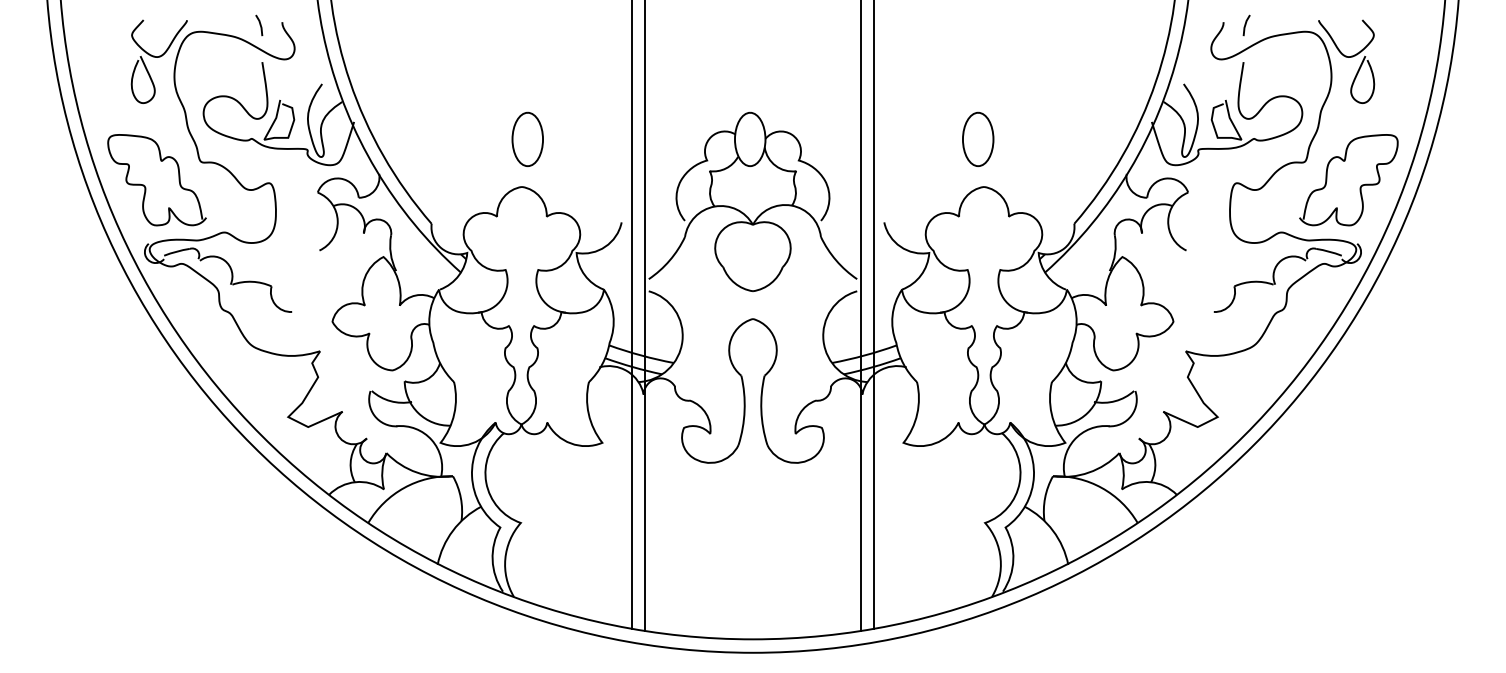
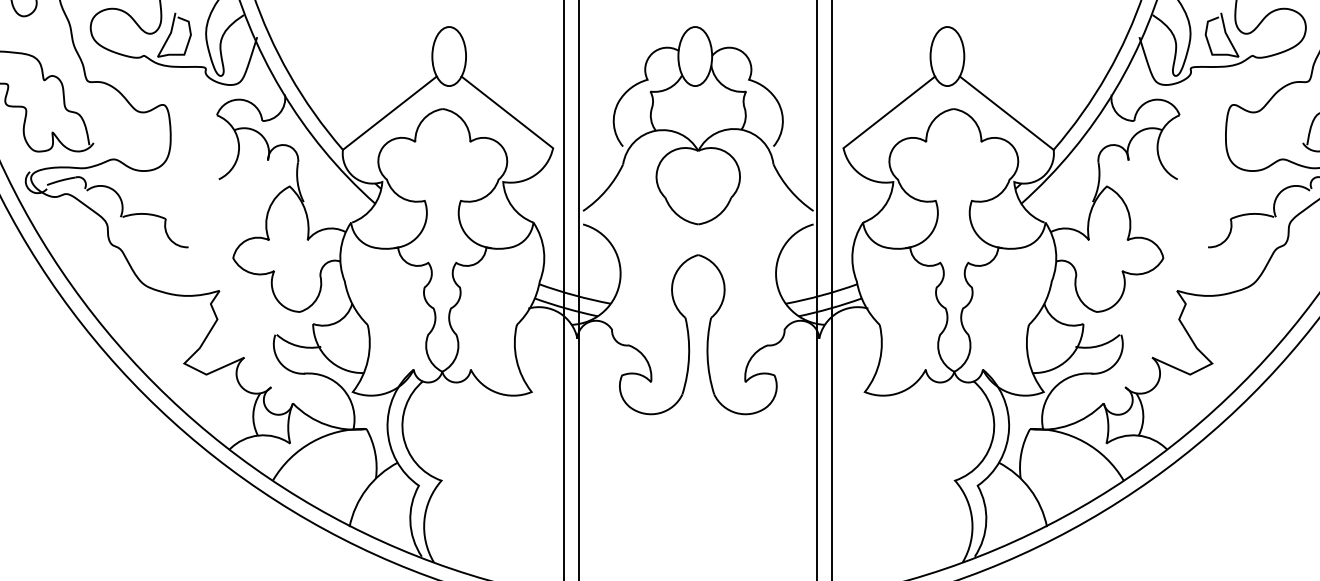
line: (579, 189) -> (506, 111), added
line: (925, 189) -> (889, 111), added
line: (473, 190) -> (389, 112), added
line: (1031, 190) -> (1006, 112), added

